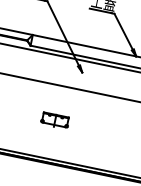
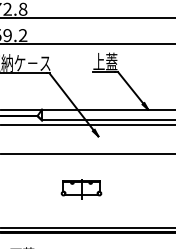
part: (55, 120) -> (81, 189), size x1.43

